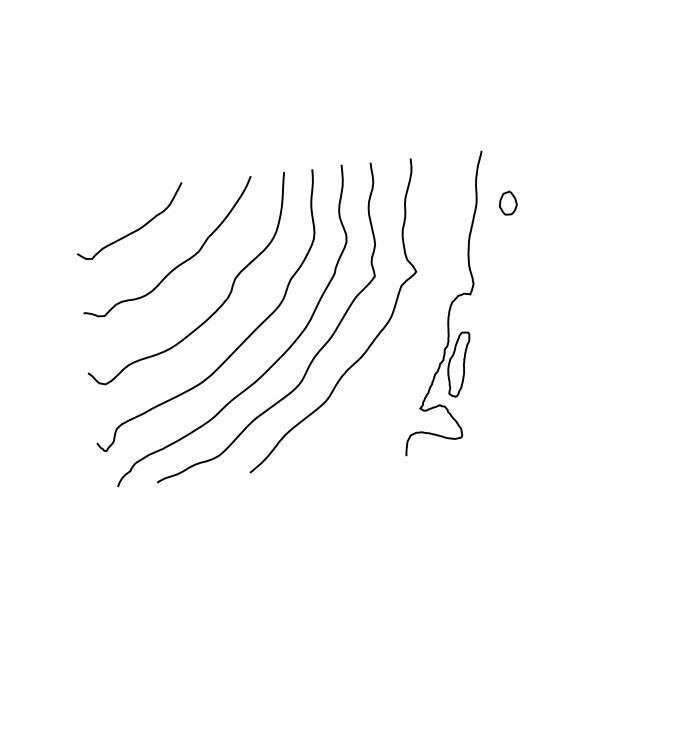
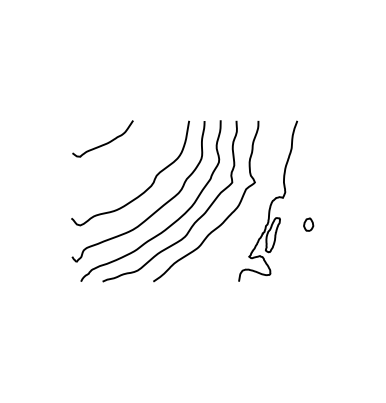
part: (507, 202) -> (308, 224), moved
curve: (178, 264) -> (126, 164), removed

